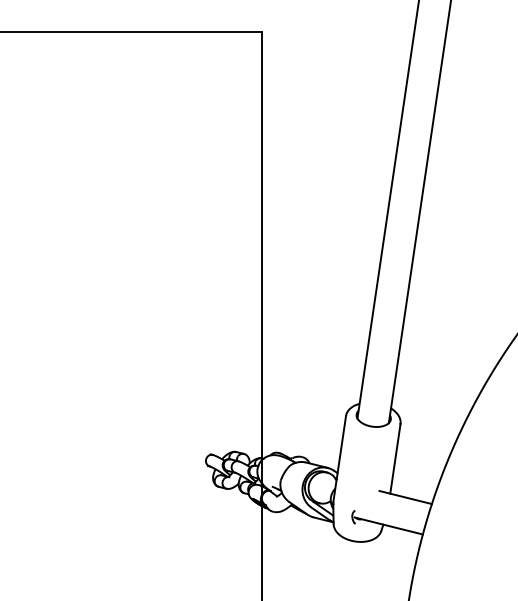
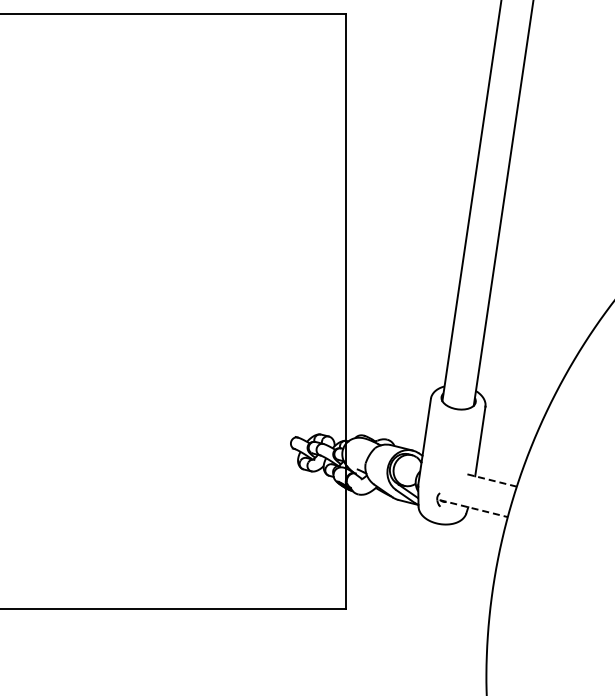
line: (405, 497) -> (490, 480), solid -> dashed
line: (389, 525) -> (474, 508), solid -> dashed

